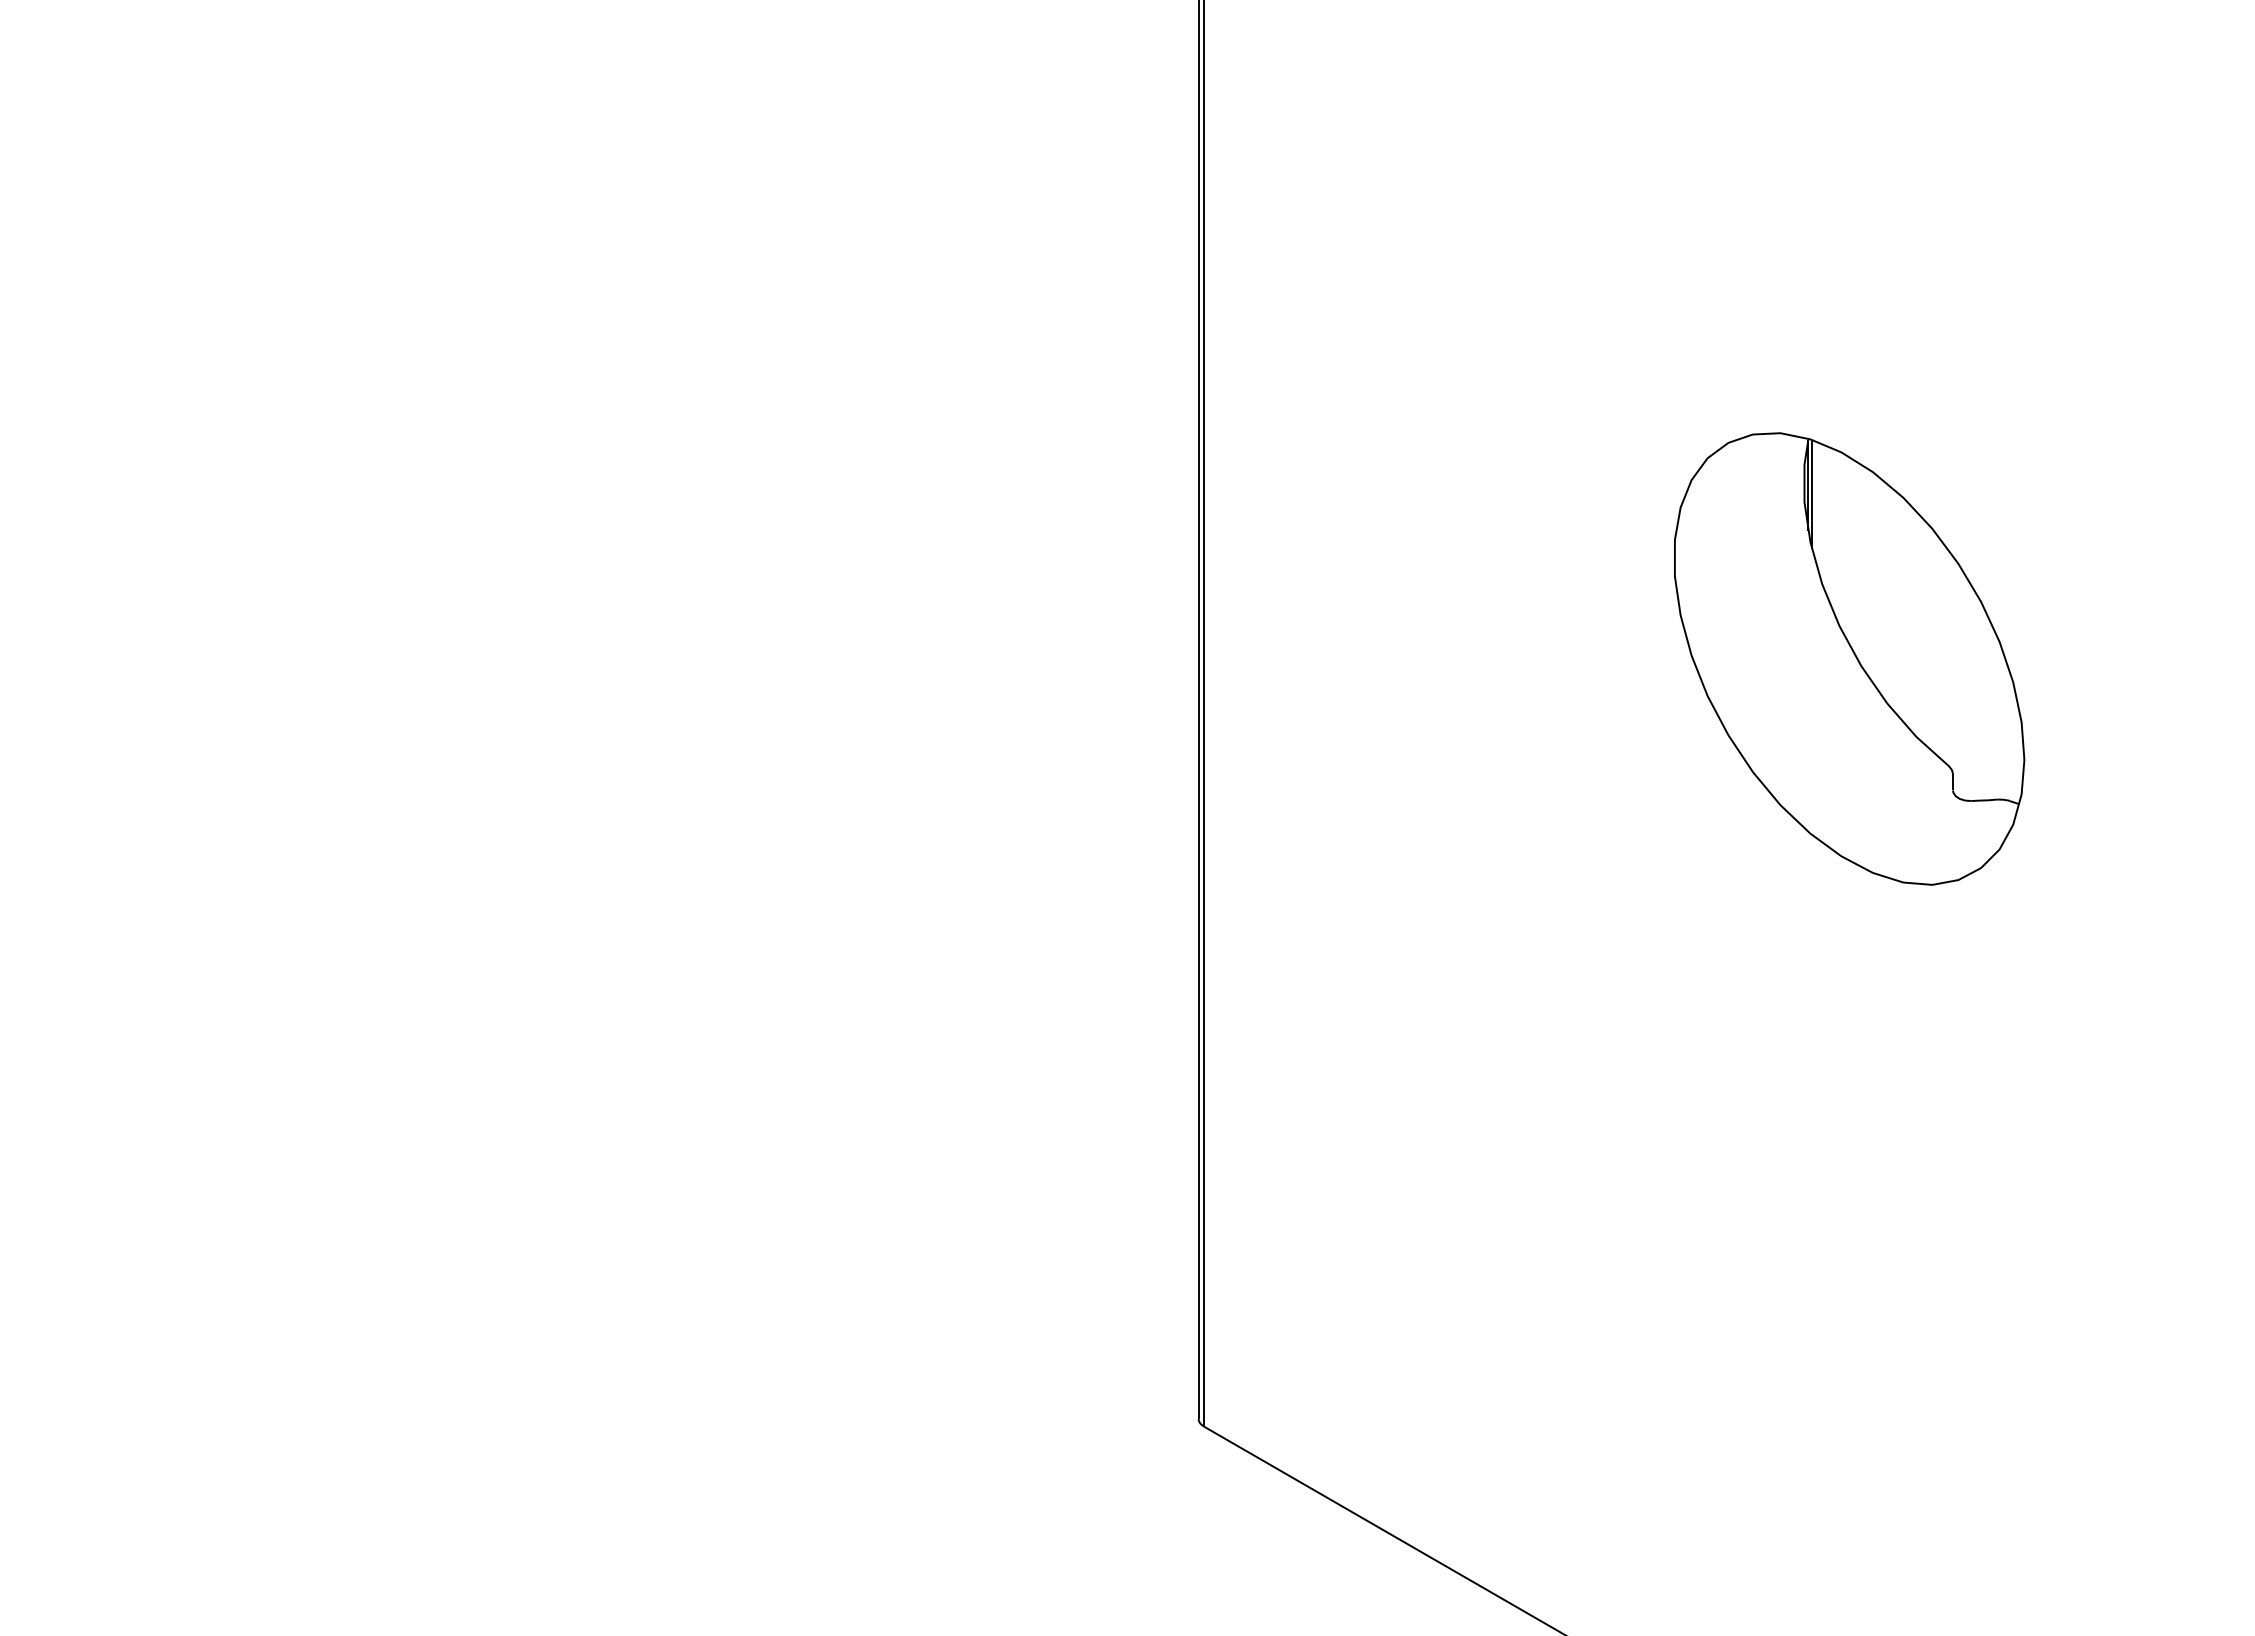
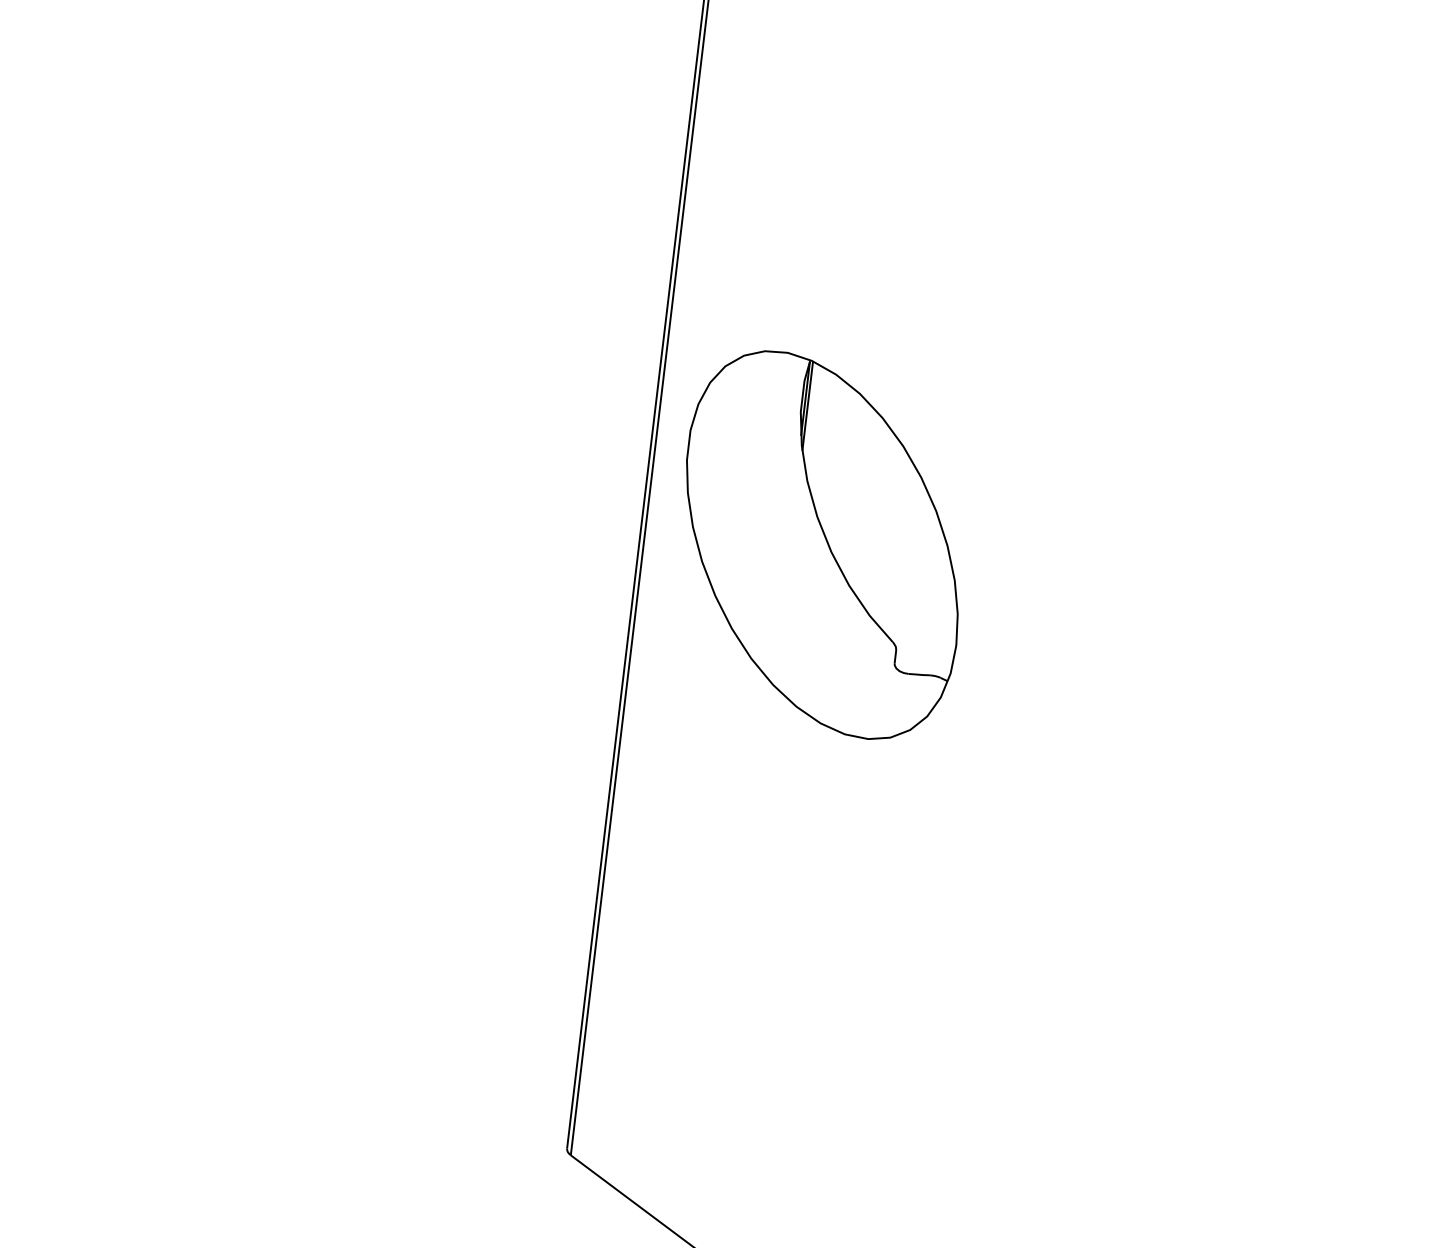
part: (1849, 658) -> (822, 544), moved

